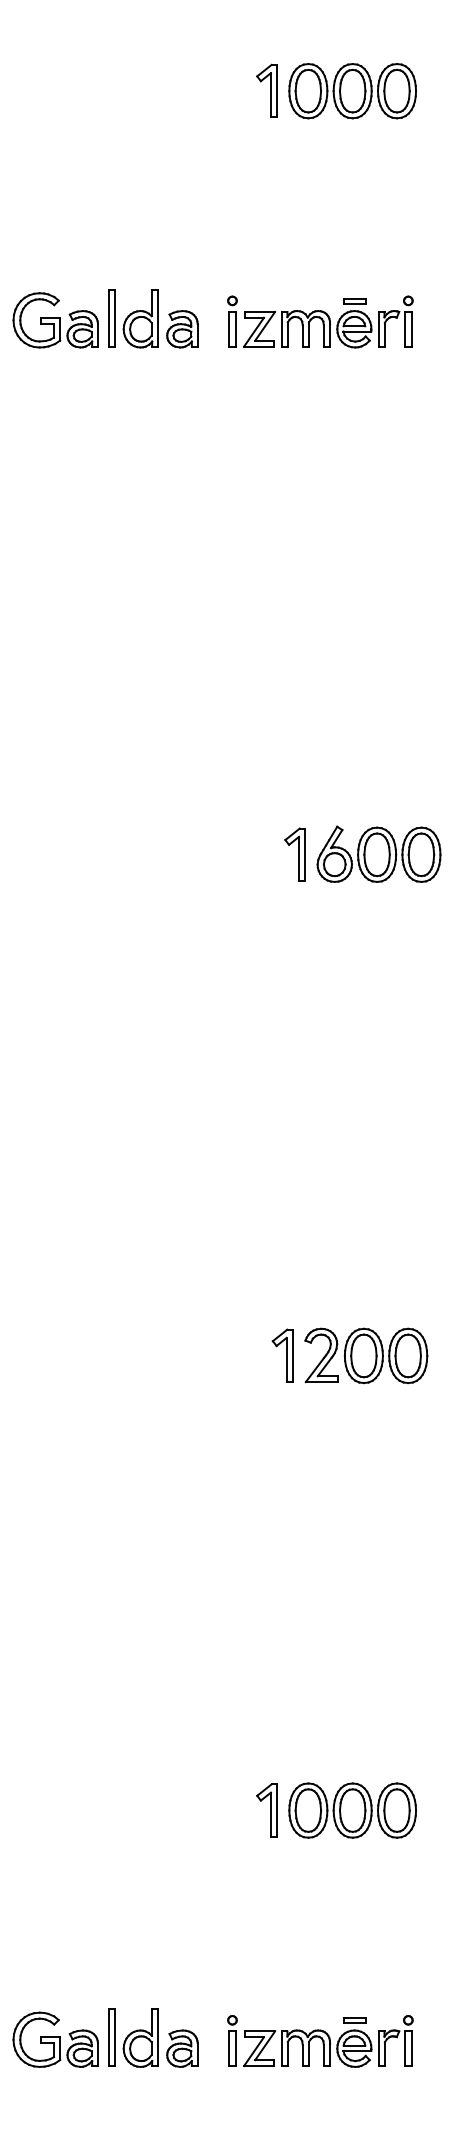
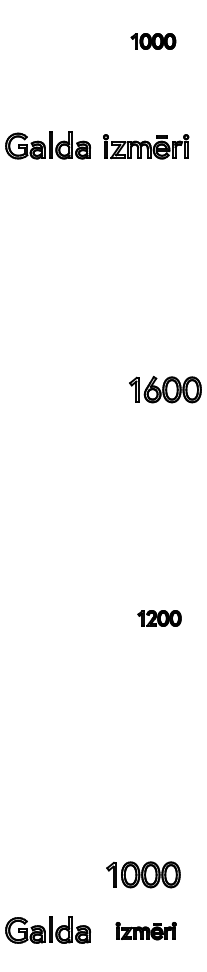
part: (336, 91) -> (153, 41), size x0.6
part: (349, 1355) -> (159, 618), size x0.6
part: (336, 1809) -> (143, 874), moved
part: (321, 2039) -> (146, 930), size x0.7

